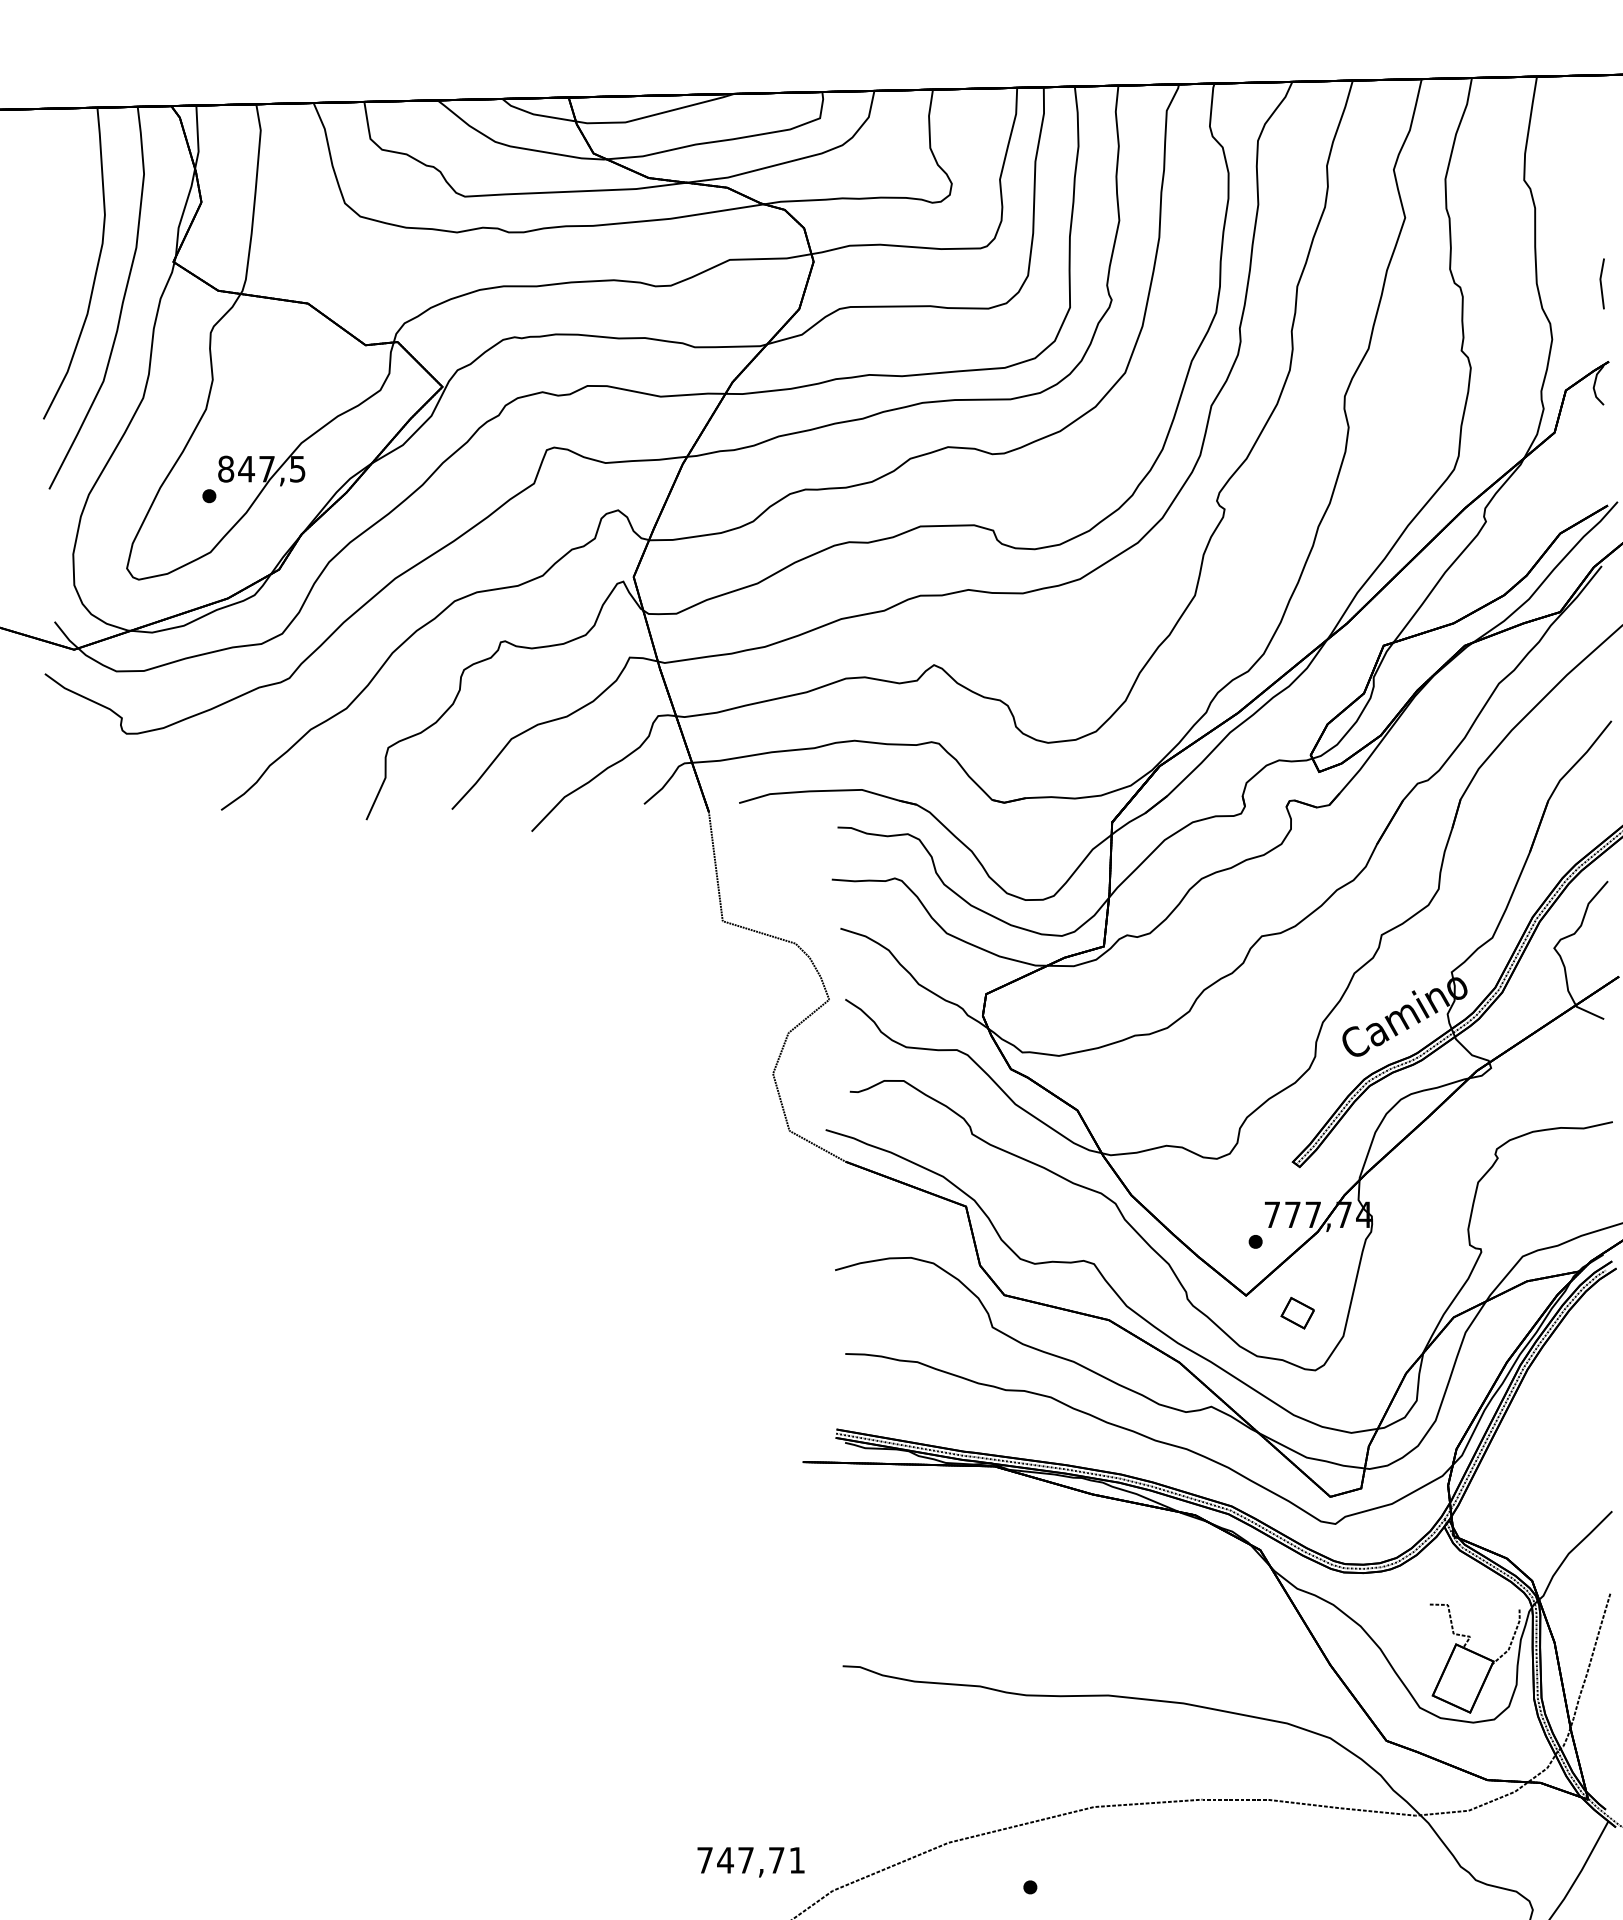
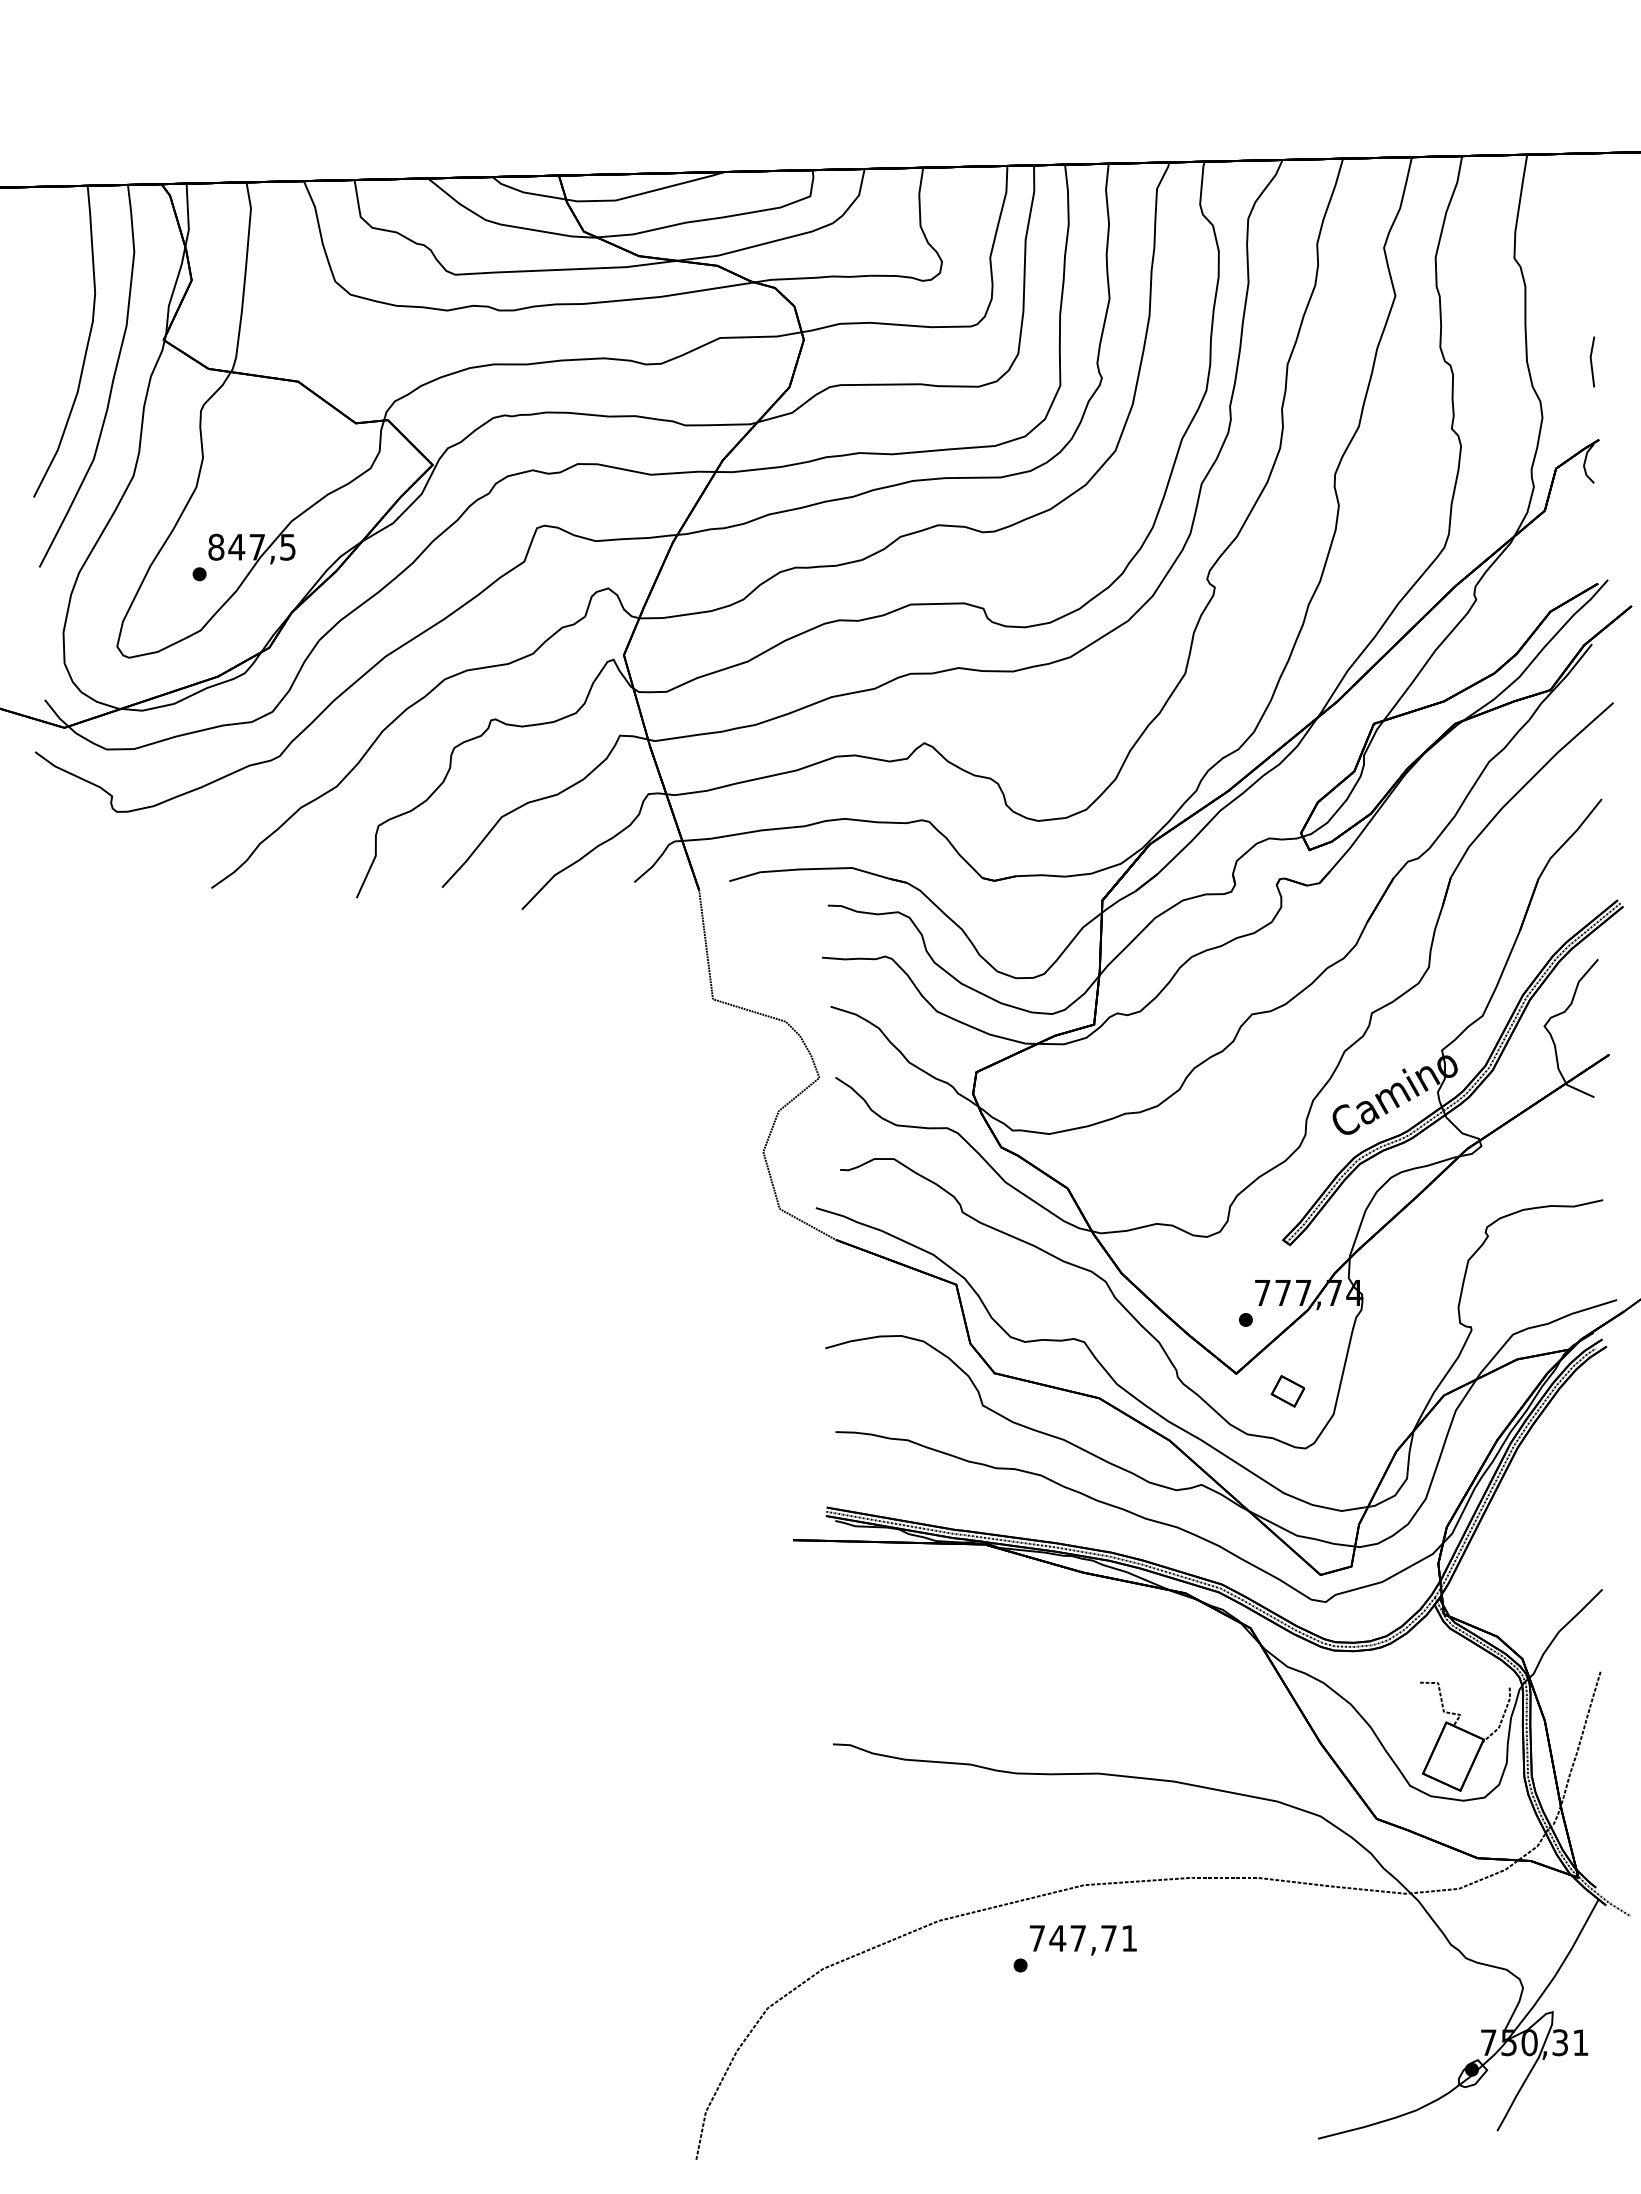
text: (750, 1862) -> (1082, 1940), moved

